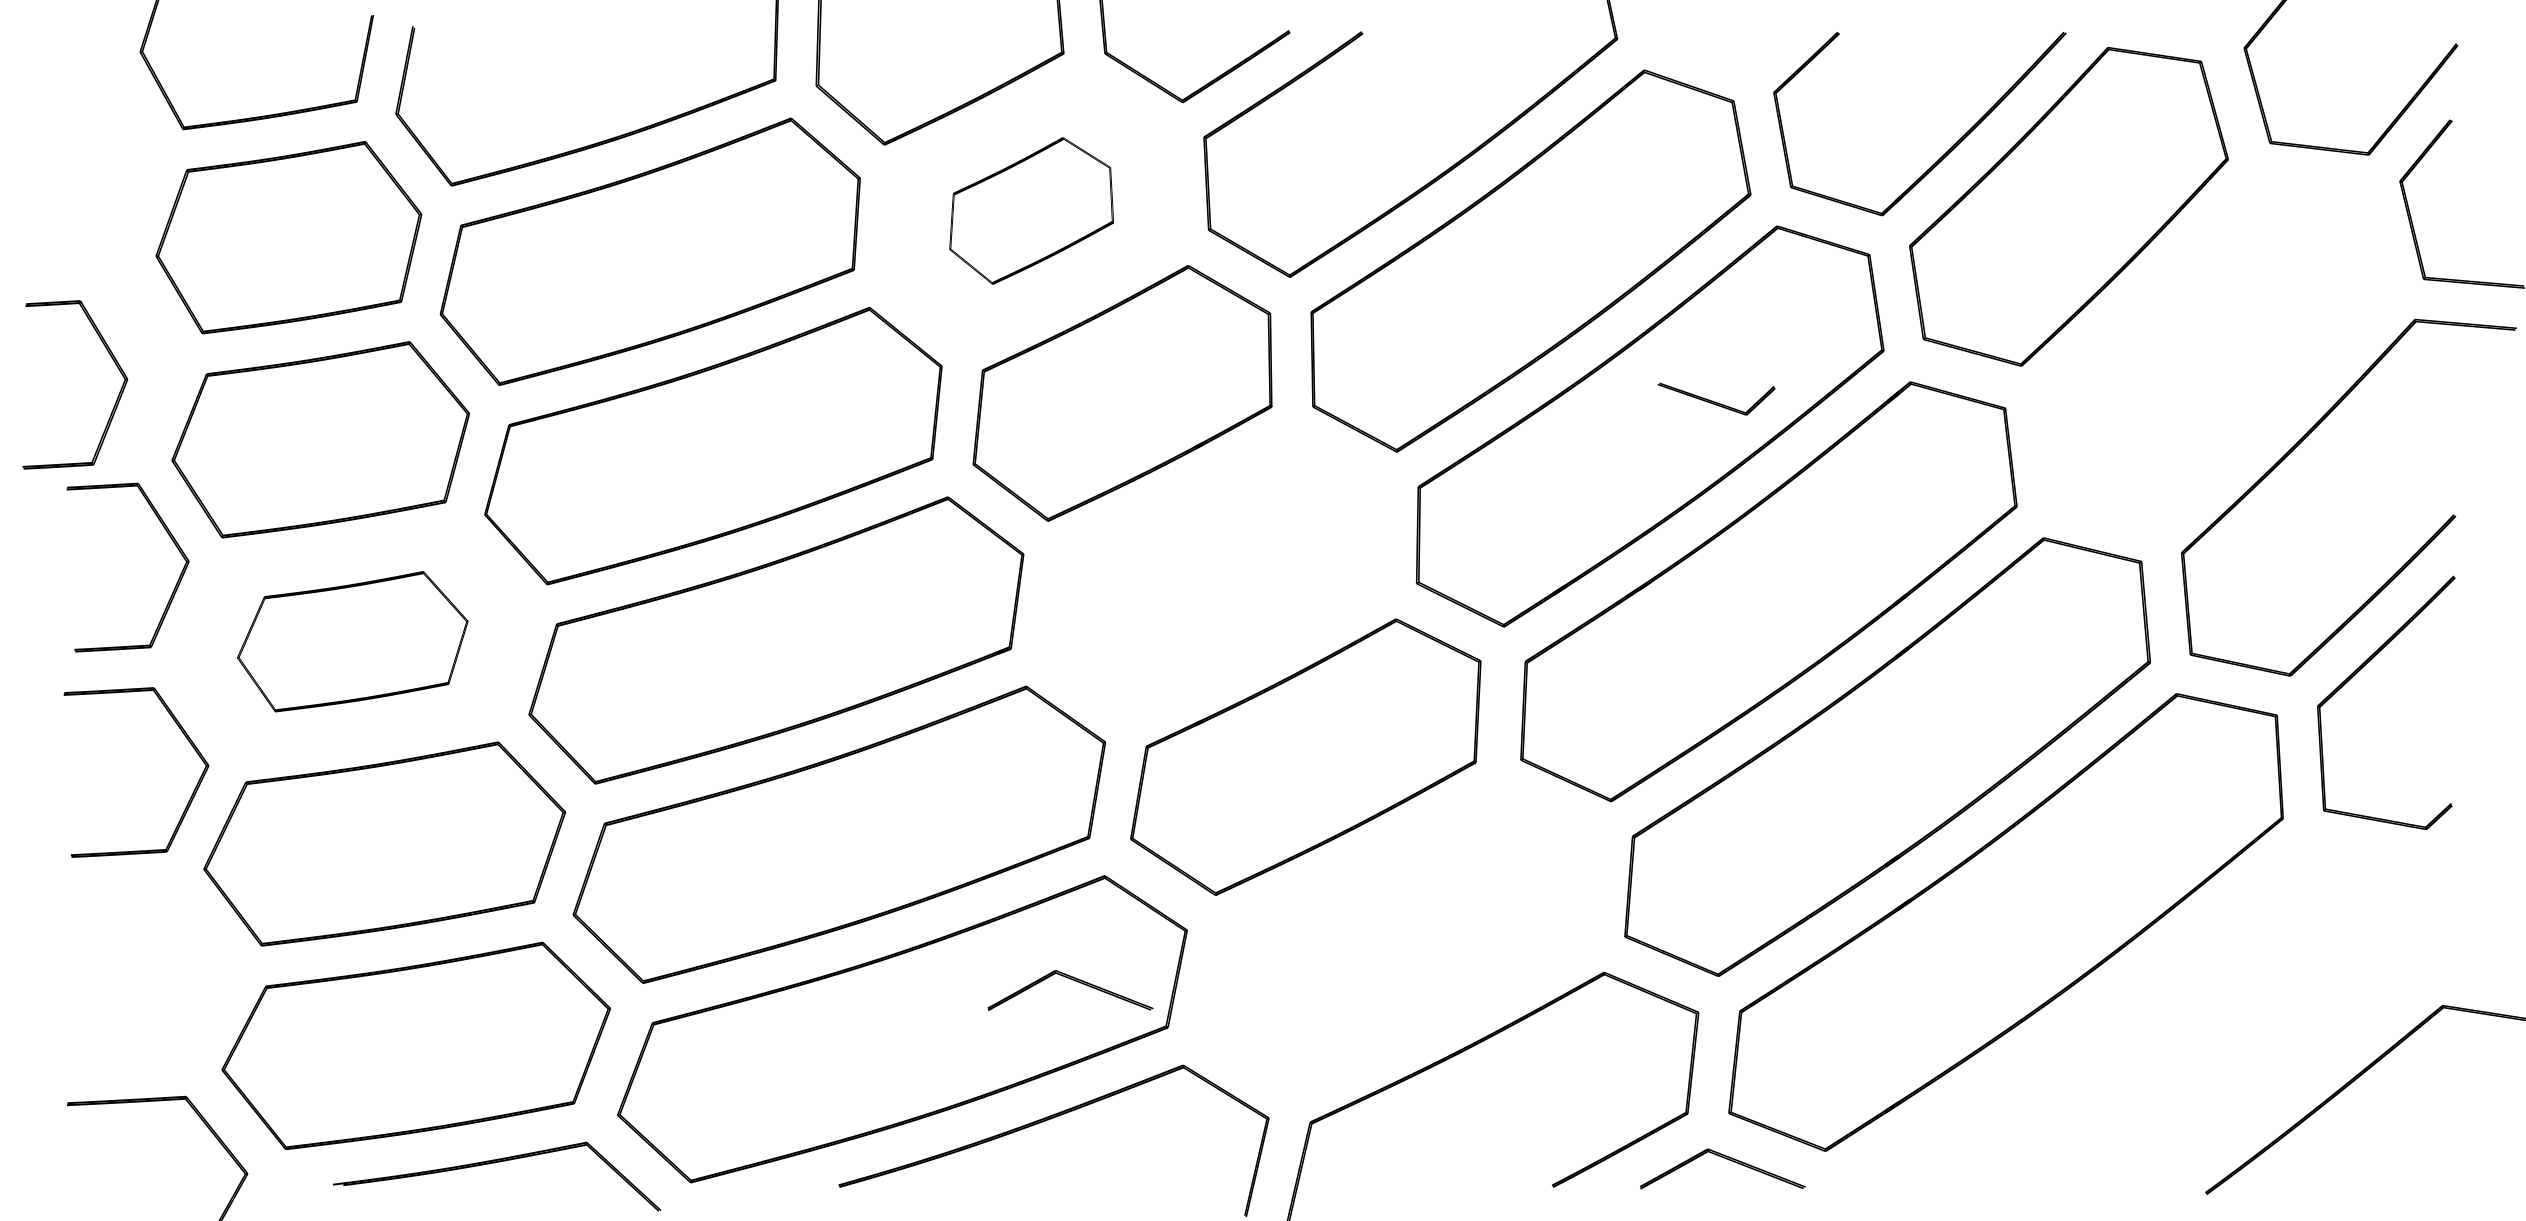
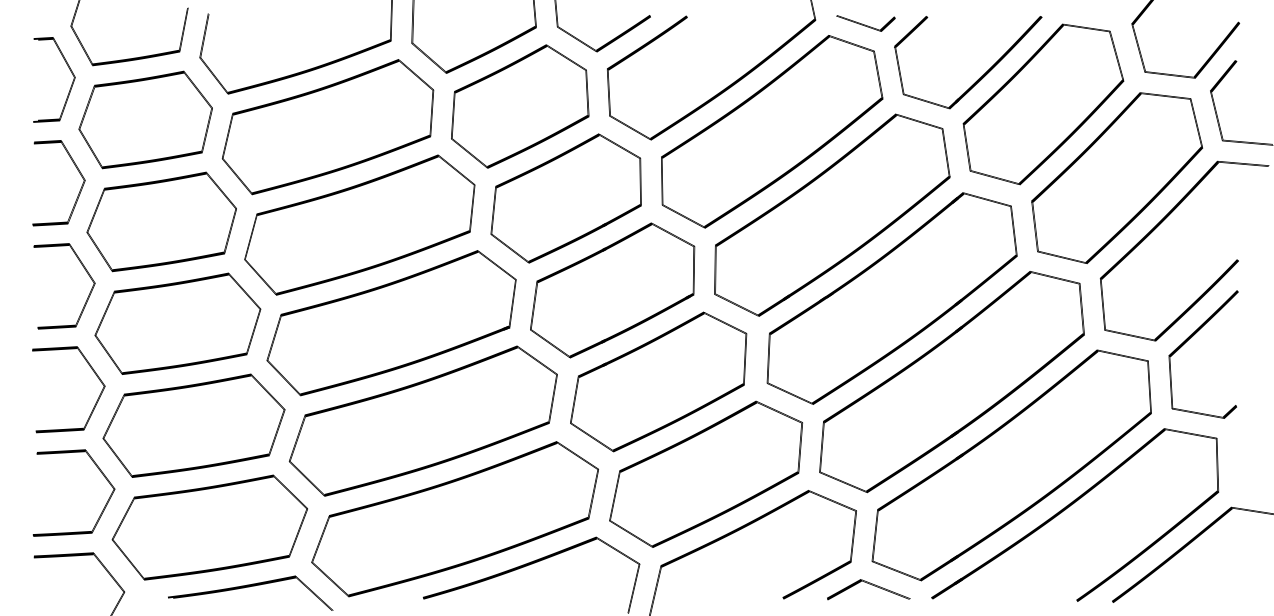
part: (139, 171) -> (70, 86), added
part: (1032, 210) -> (520, 106), size x1.67
part: (2215, 351) -> (1117, 177), added
part: (115, 399) -> (79, 190), moved
part: (1716, 399) -> (865, 23), moved
part: (1214, 575) -> (612, 290), added
part: (351, 641) -> (177, 323), size x1.43
part: (201, 938) -> (101, 473), added
part: (1398, 938) -> (705, 473), added
part: (1069, 990) -> (539, 499), removed
part: (2120, 1006) -> (1069, 507), added

